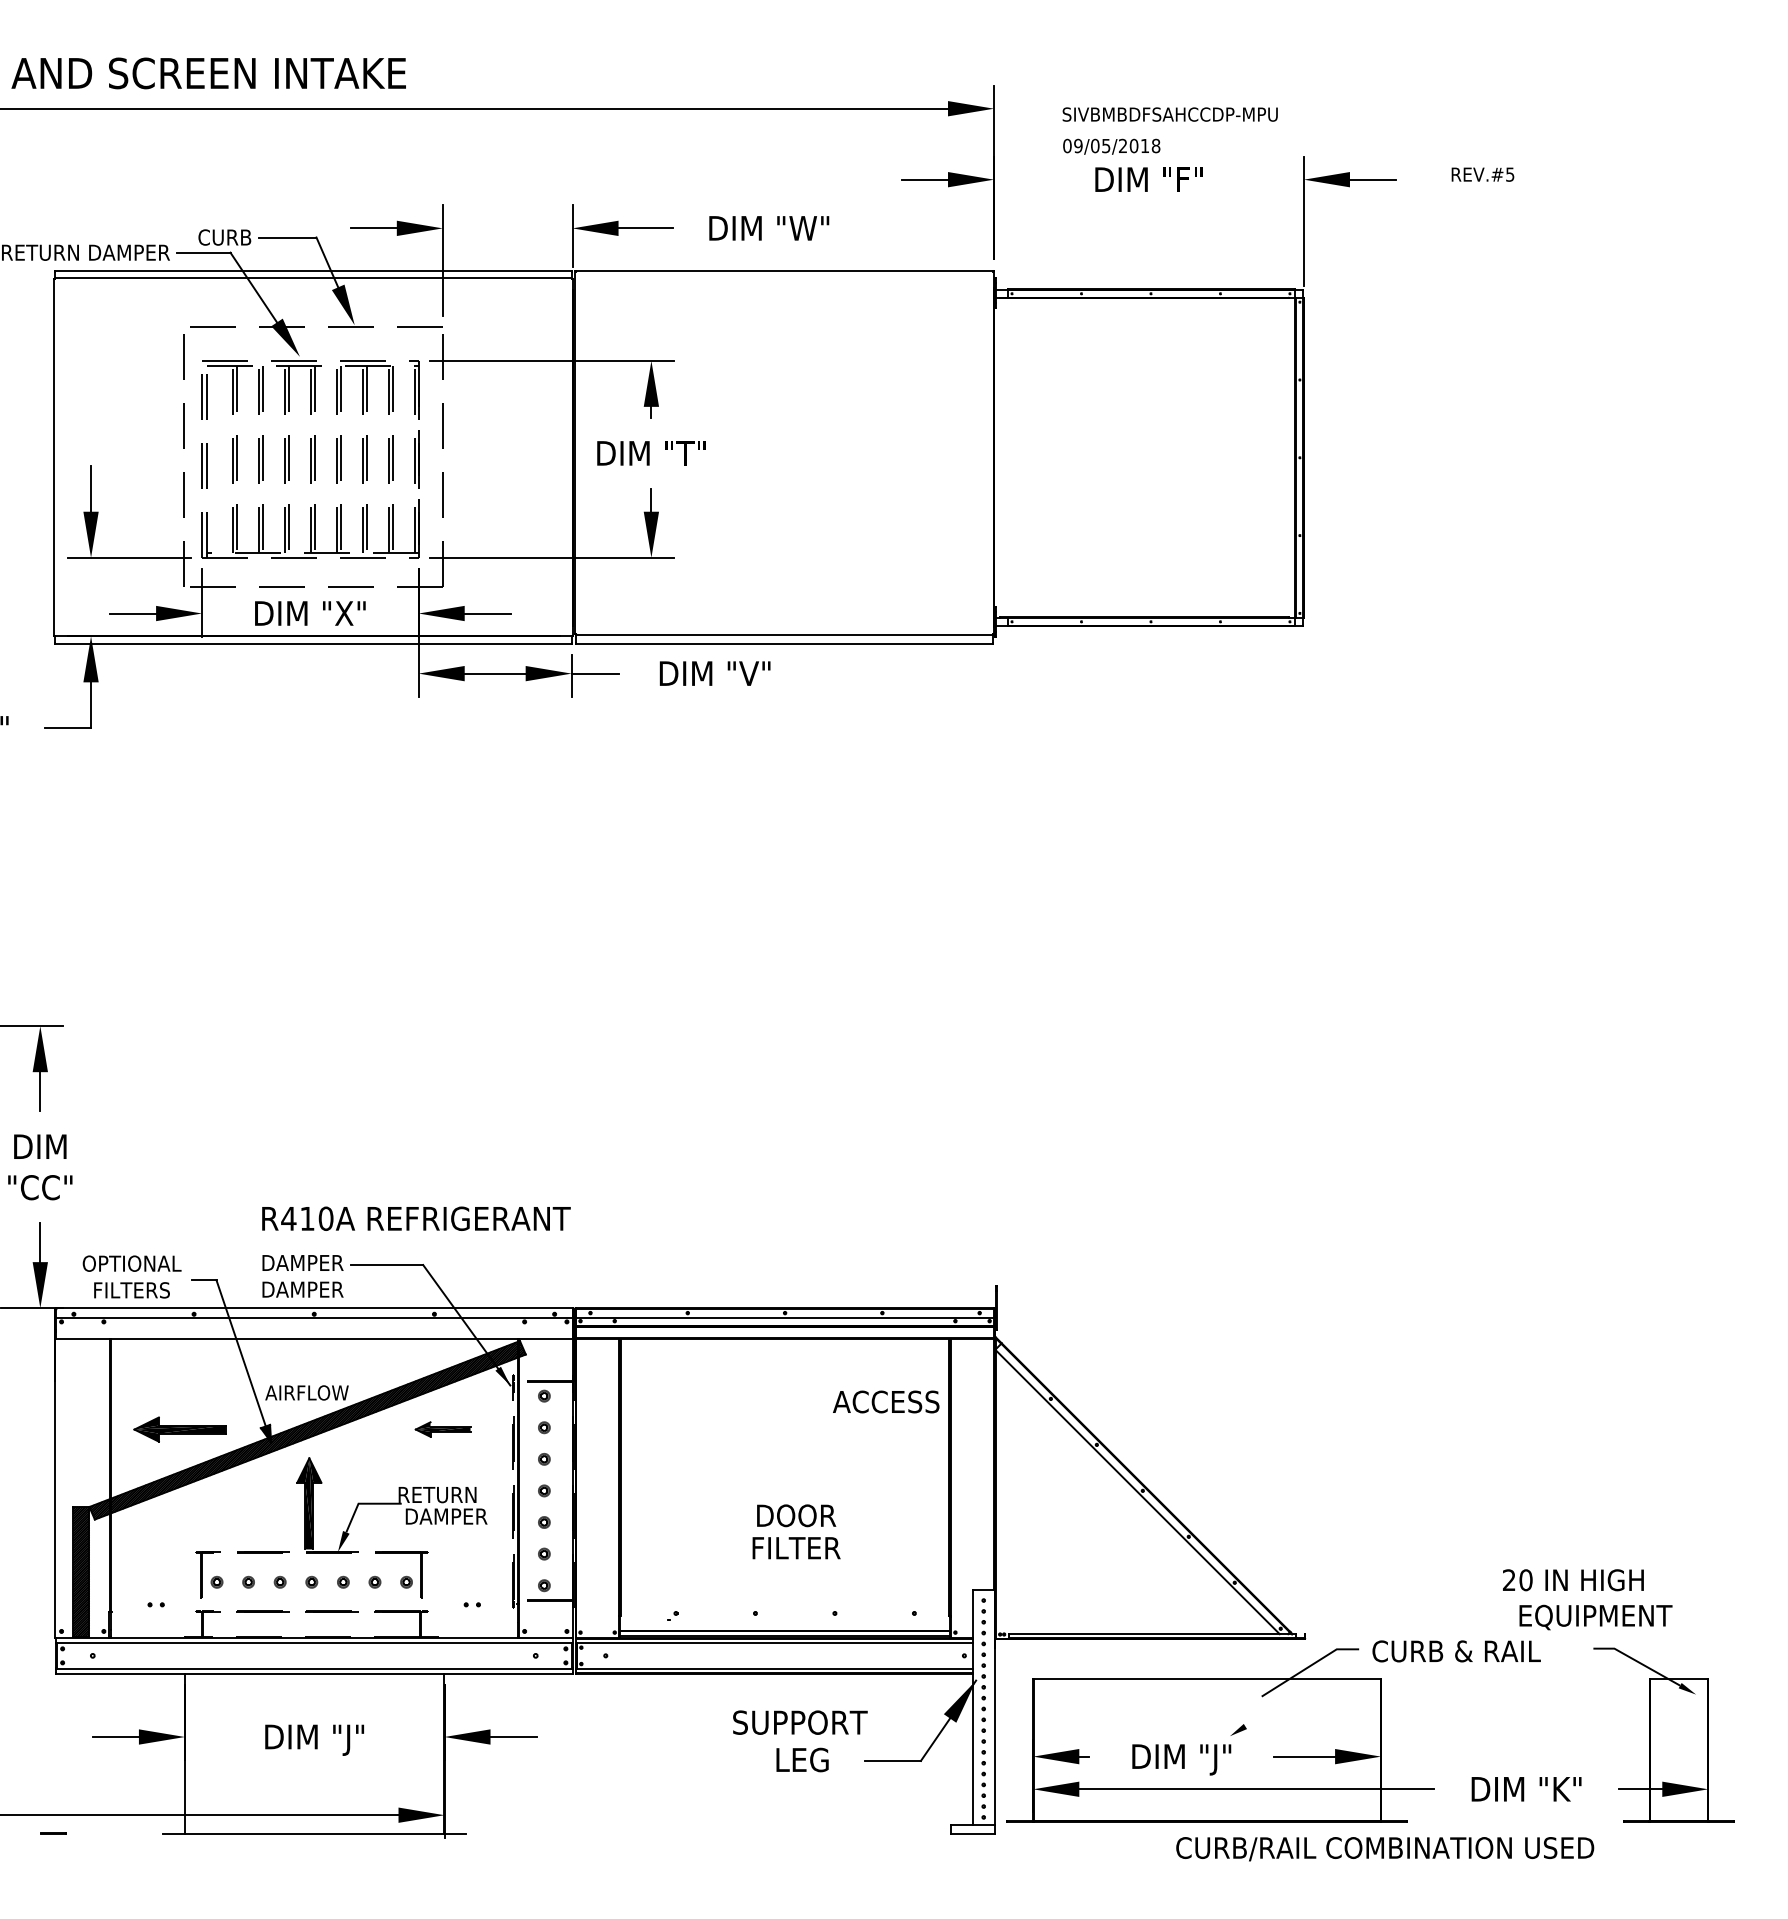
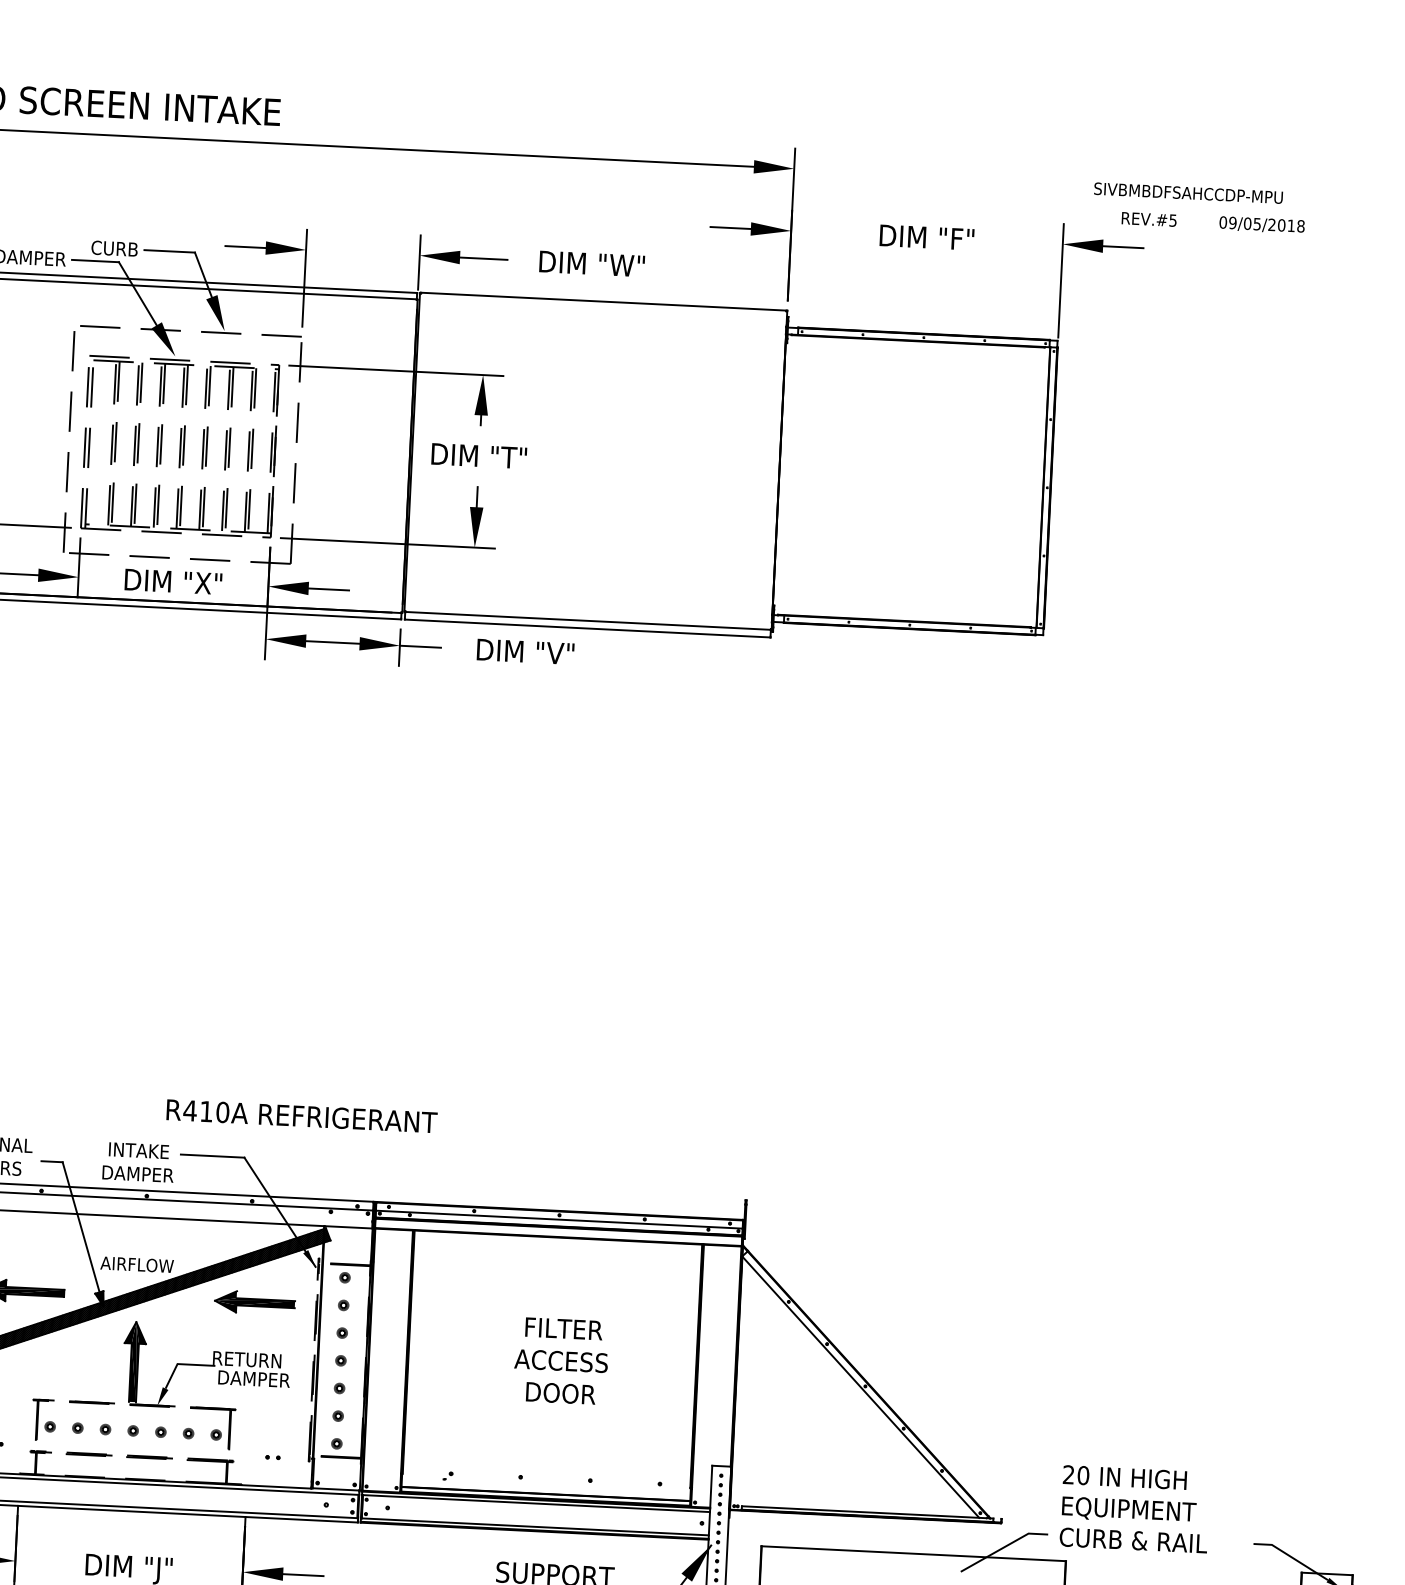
text: (1169, 114) -> (1187, 193), moved
text: (1111, 146) -> (1261, 224), moved
text: (1482, 174) -> (1148, 219), moved
text: (416, 1218) -> (302, 1116), moved
text: (302, 1262) -> (138, 1150), DAMPER -> INTAKE
text: (886, 1401) -> (561, 1360), moved
part: (442, 1429) -> (254, 1302), size x1.67
text: (796, 1548) -> (563, 1329), moved
text: (1573, 1580) -> (1125, 1477), moved
text: (1595, 1617) -> (1128, 1510), moved

